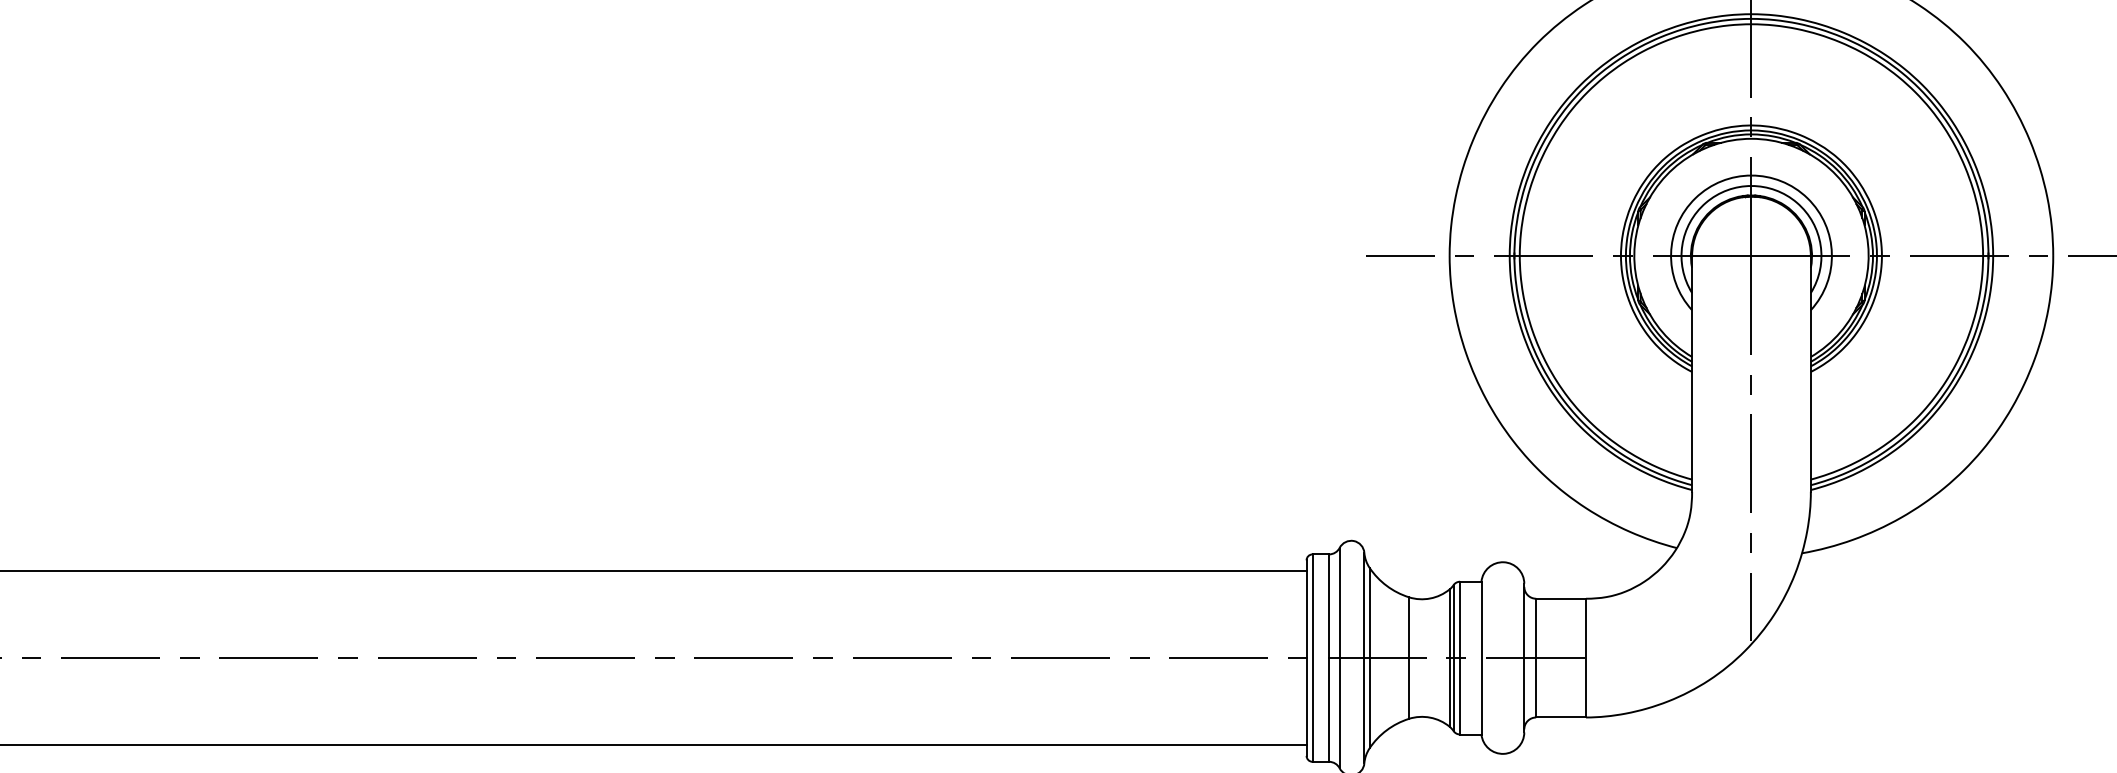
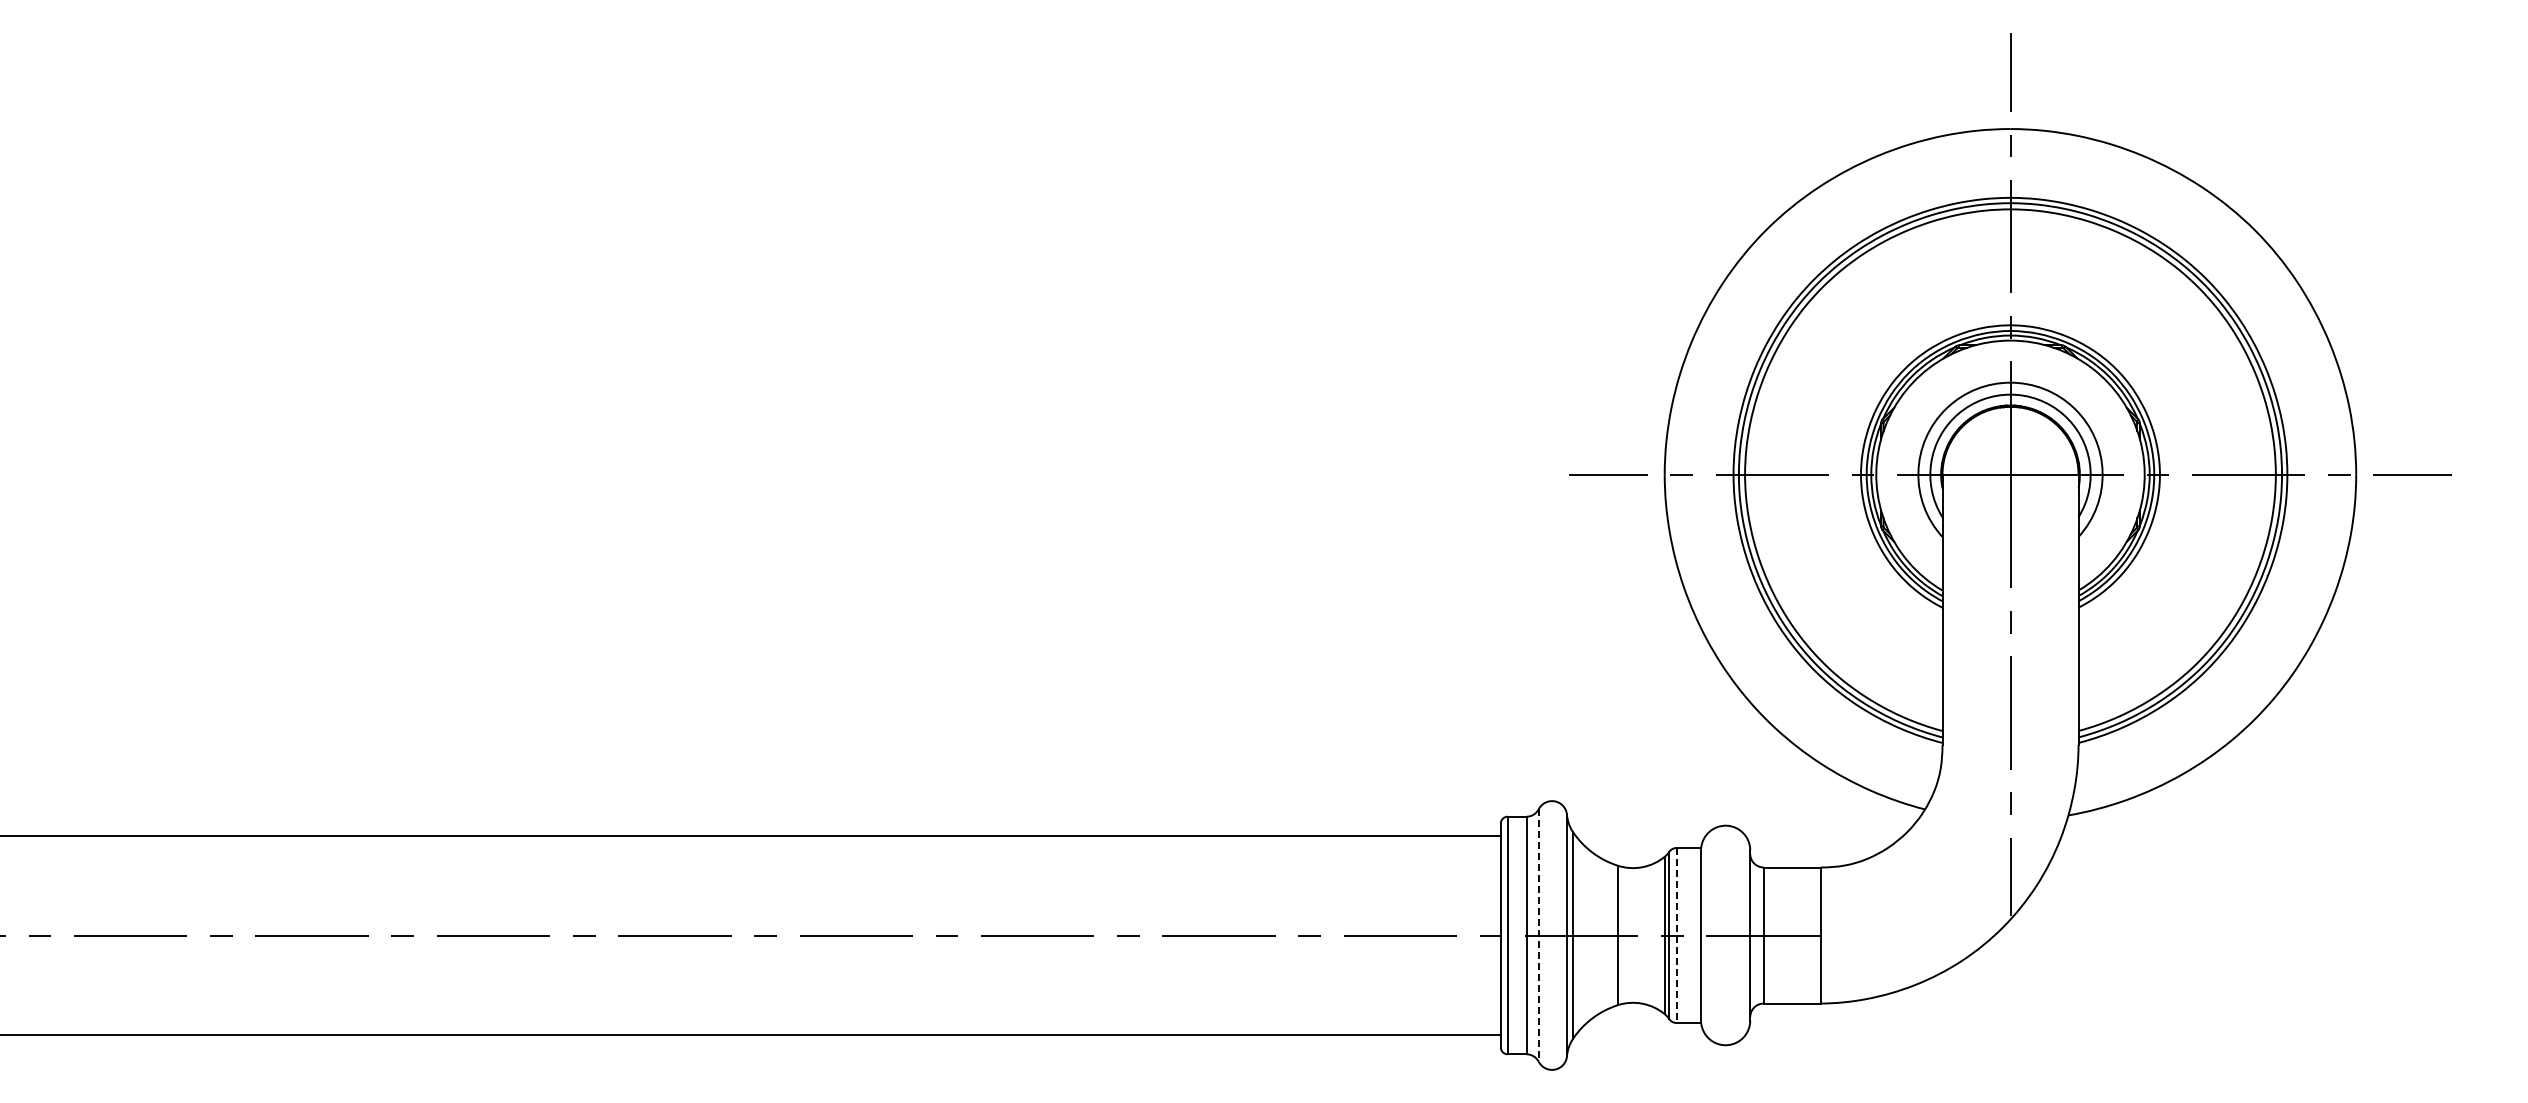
line: (1339, 658) -> (1538, 936), solid -> dashed
line: (1459, 658) -> (1676, 935), solid -> dashed

